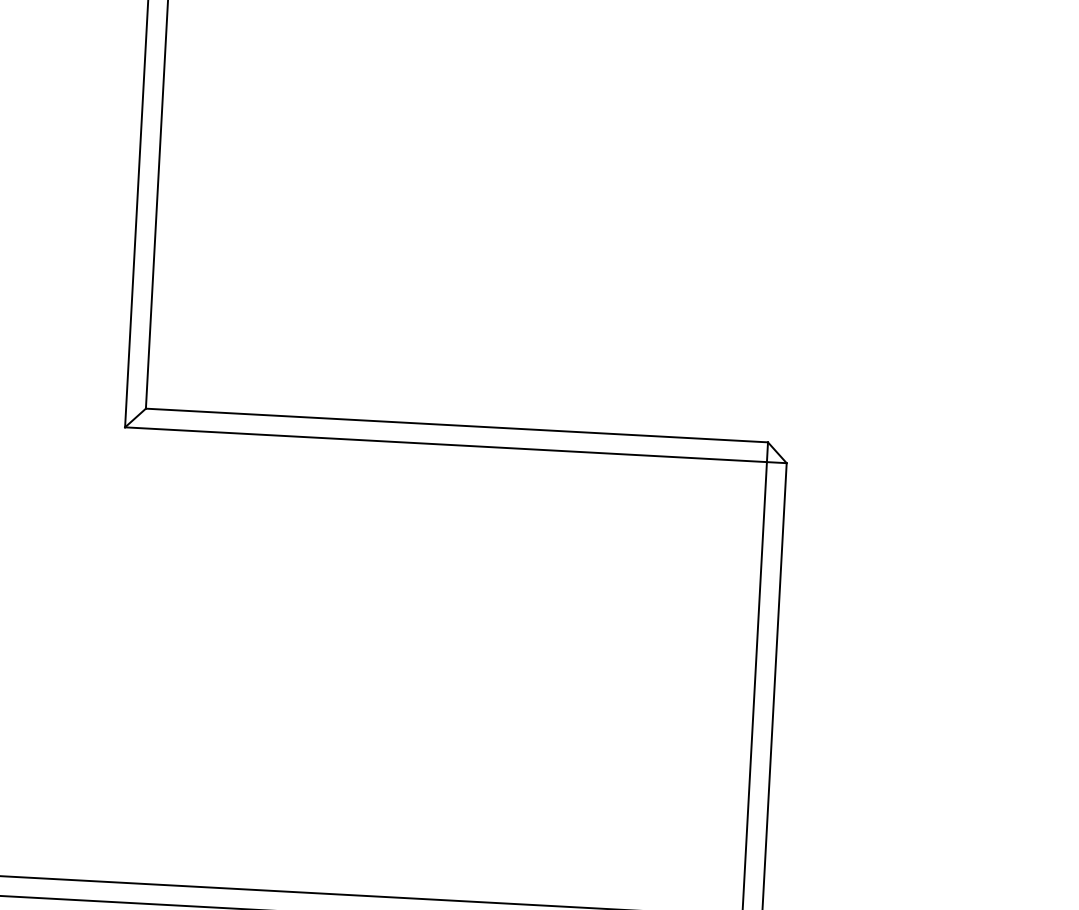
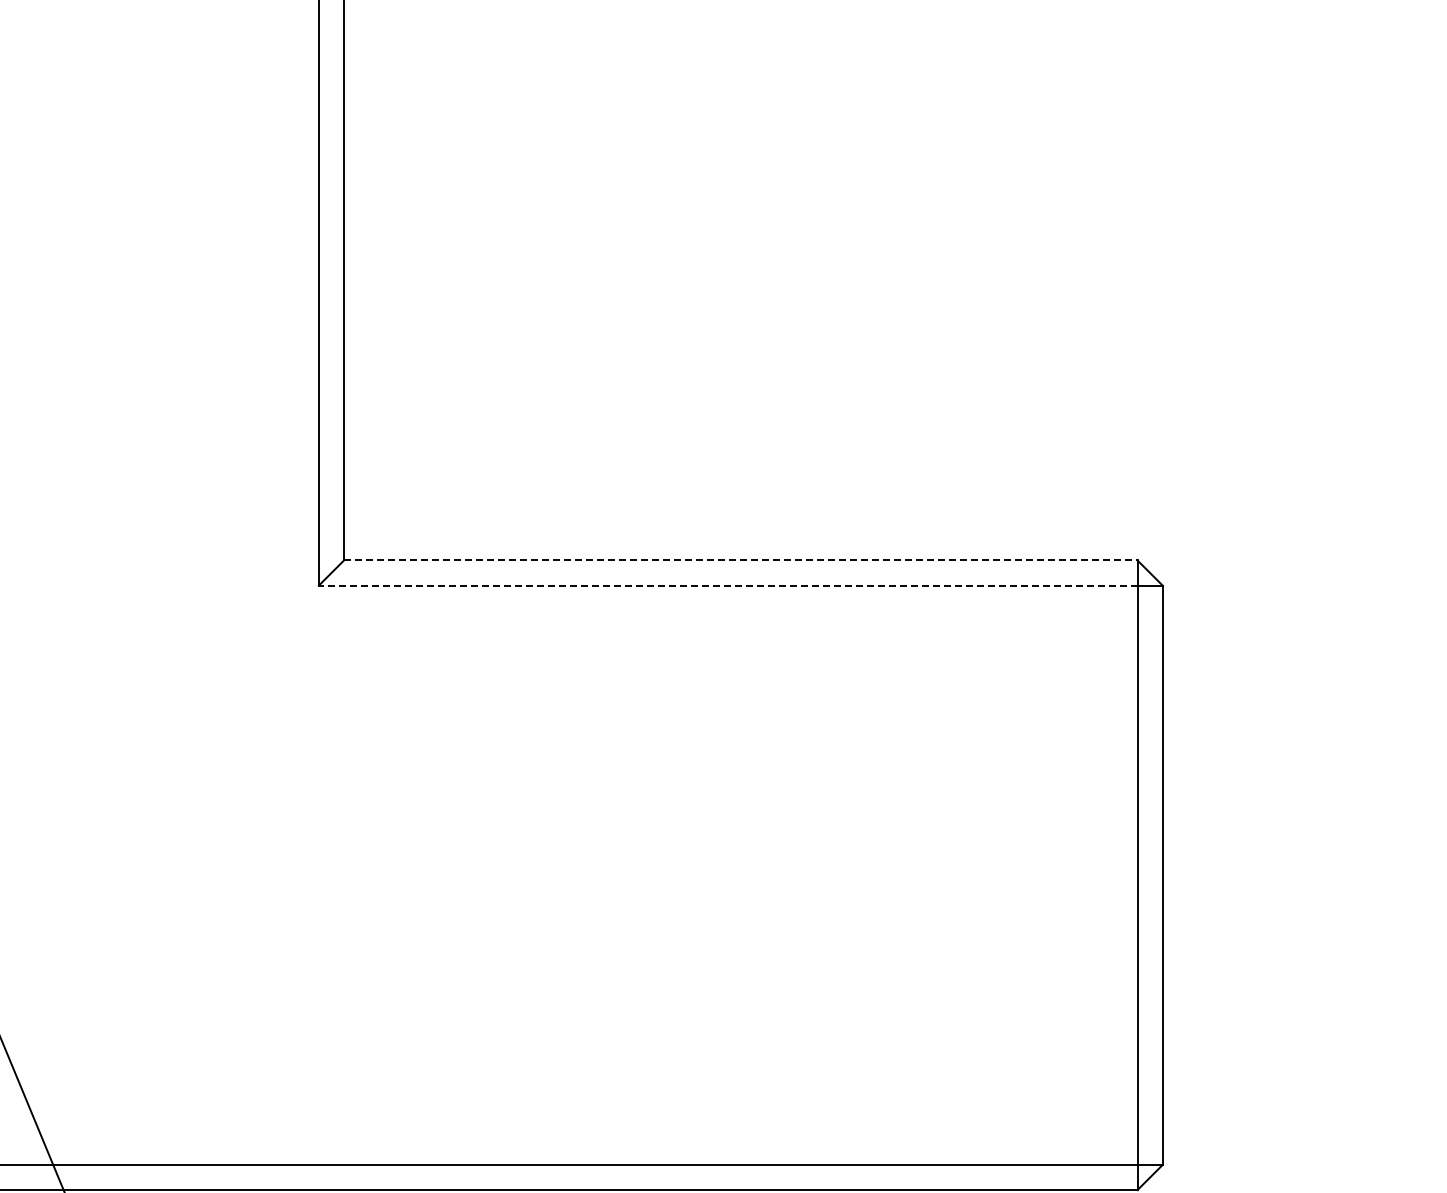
line: (456, 425) -> (740, 560), solid -> dashed
line: (445, 444) -> (727, 585), solid -> dashed

